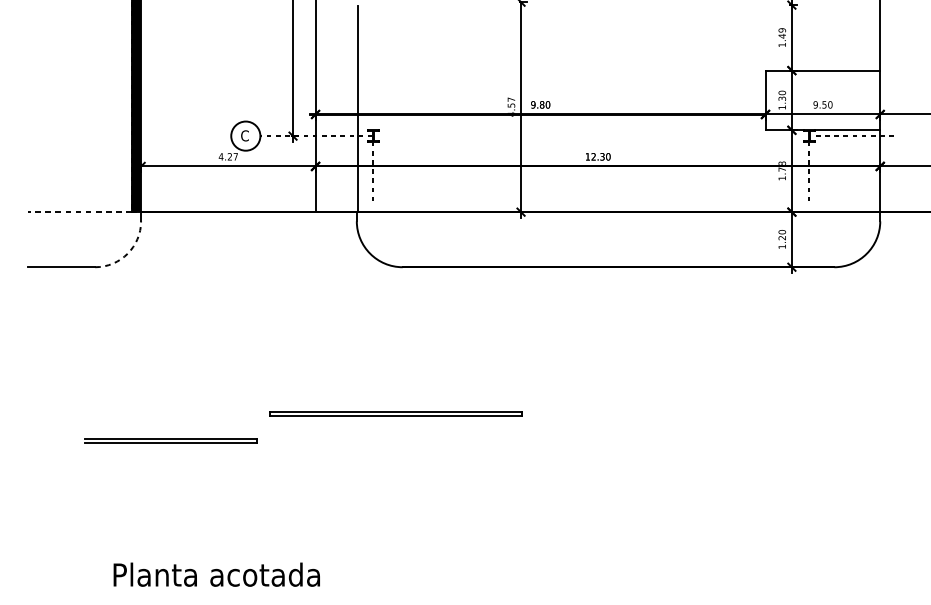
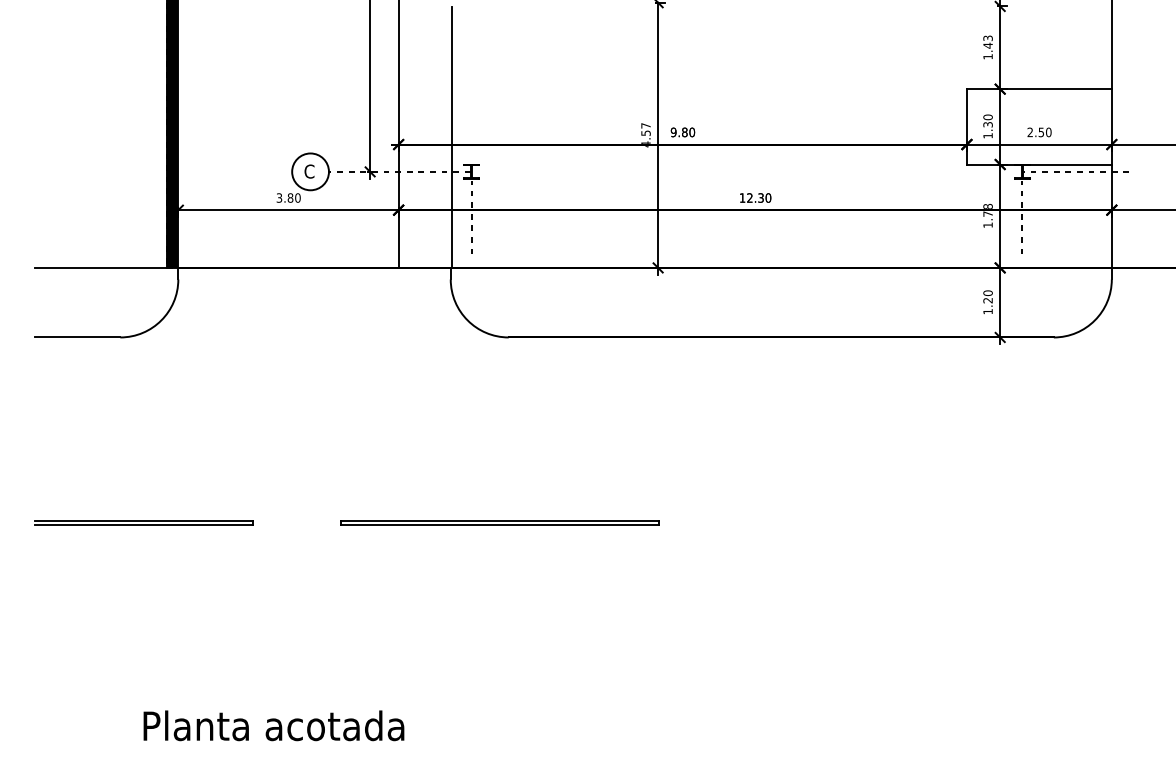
text: (781, 30) -> (987, 38), 1.49 -> 1.43
text: (815, 104) -> (1030, 132), 9.50 -> 2.50
text: (228, 156) -> (288, 197), 4.27 -> 3.80
line: (80, 211) -> (101, 267), dashed -> solid
arc: (127, 253) -> (161, 320), dashed -> solid
part: (170, 440) -> (143, 522), moved

